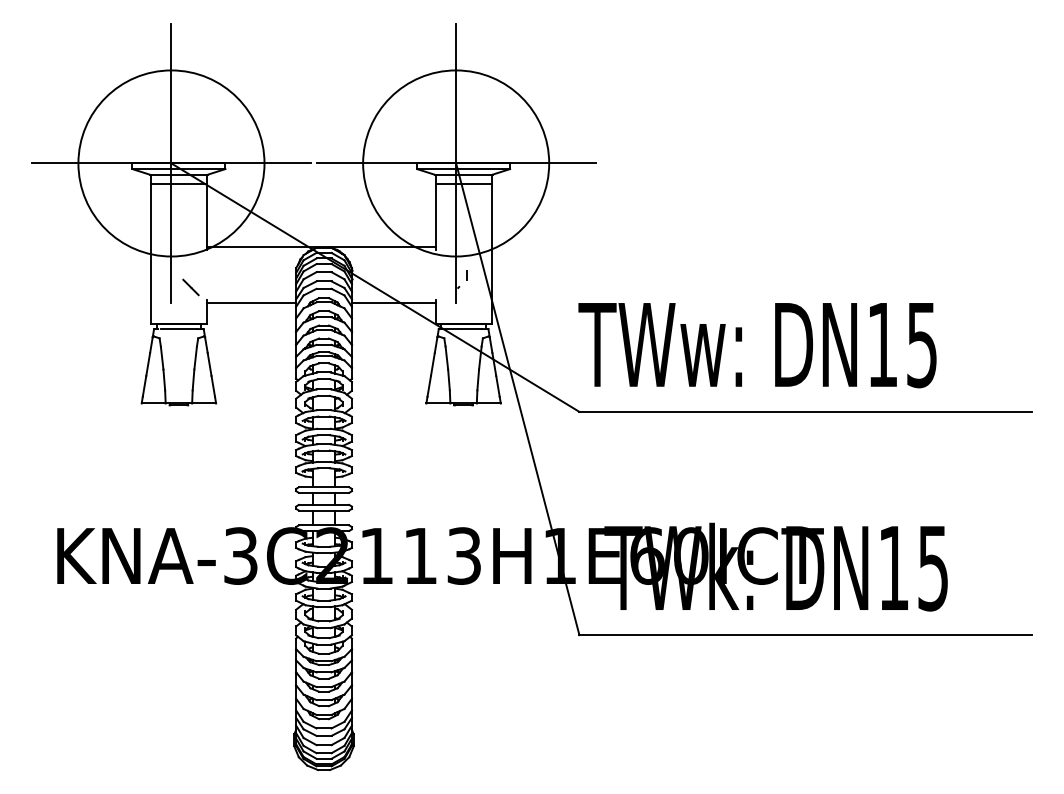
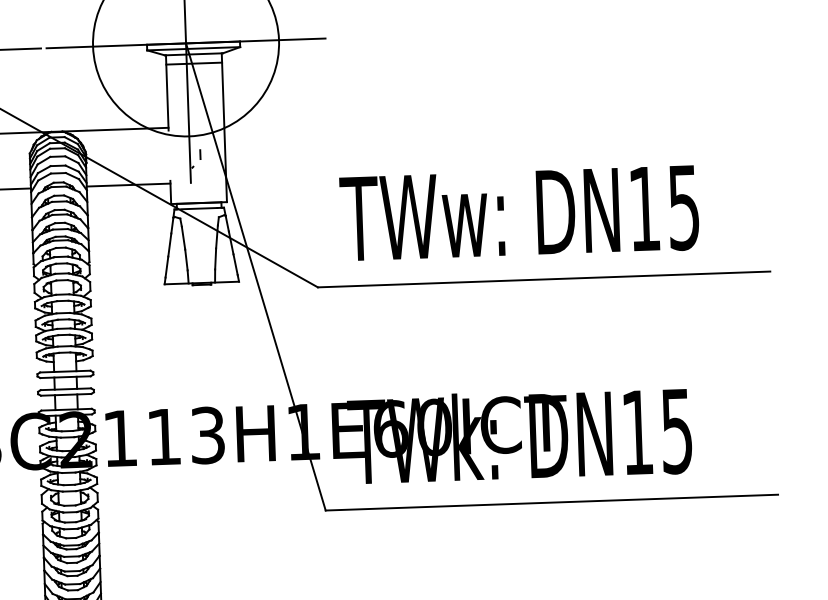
text: (757, 345) -> (519, 213), moved

